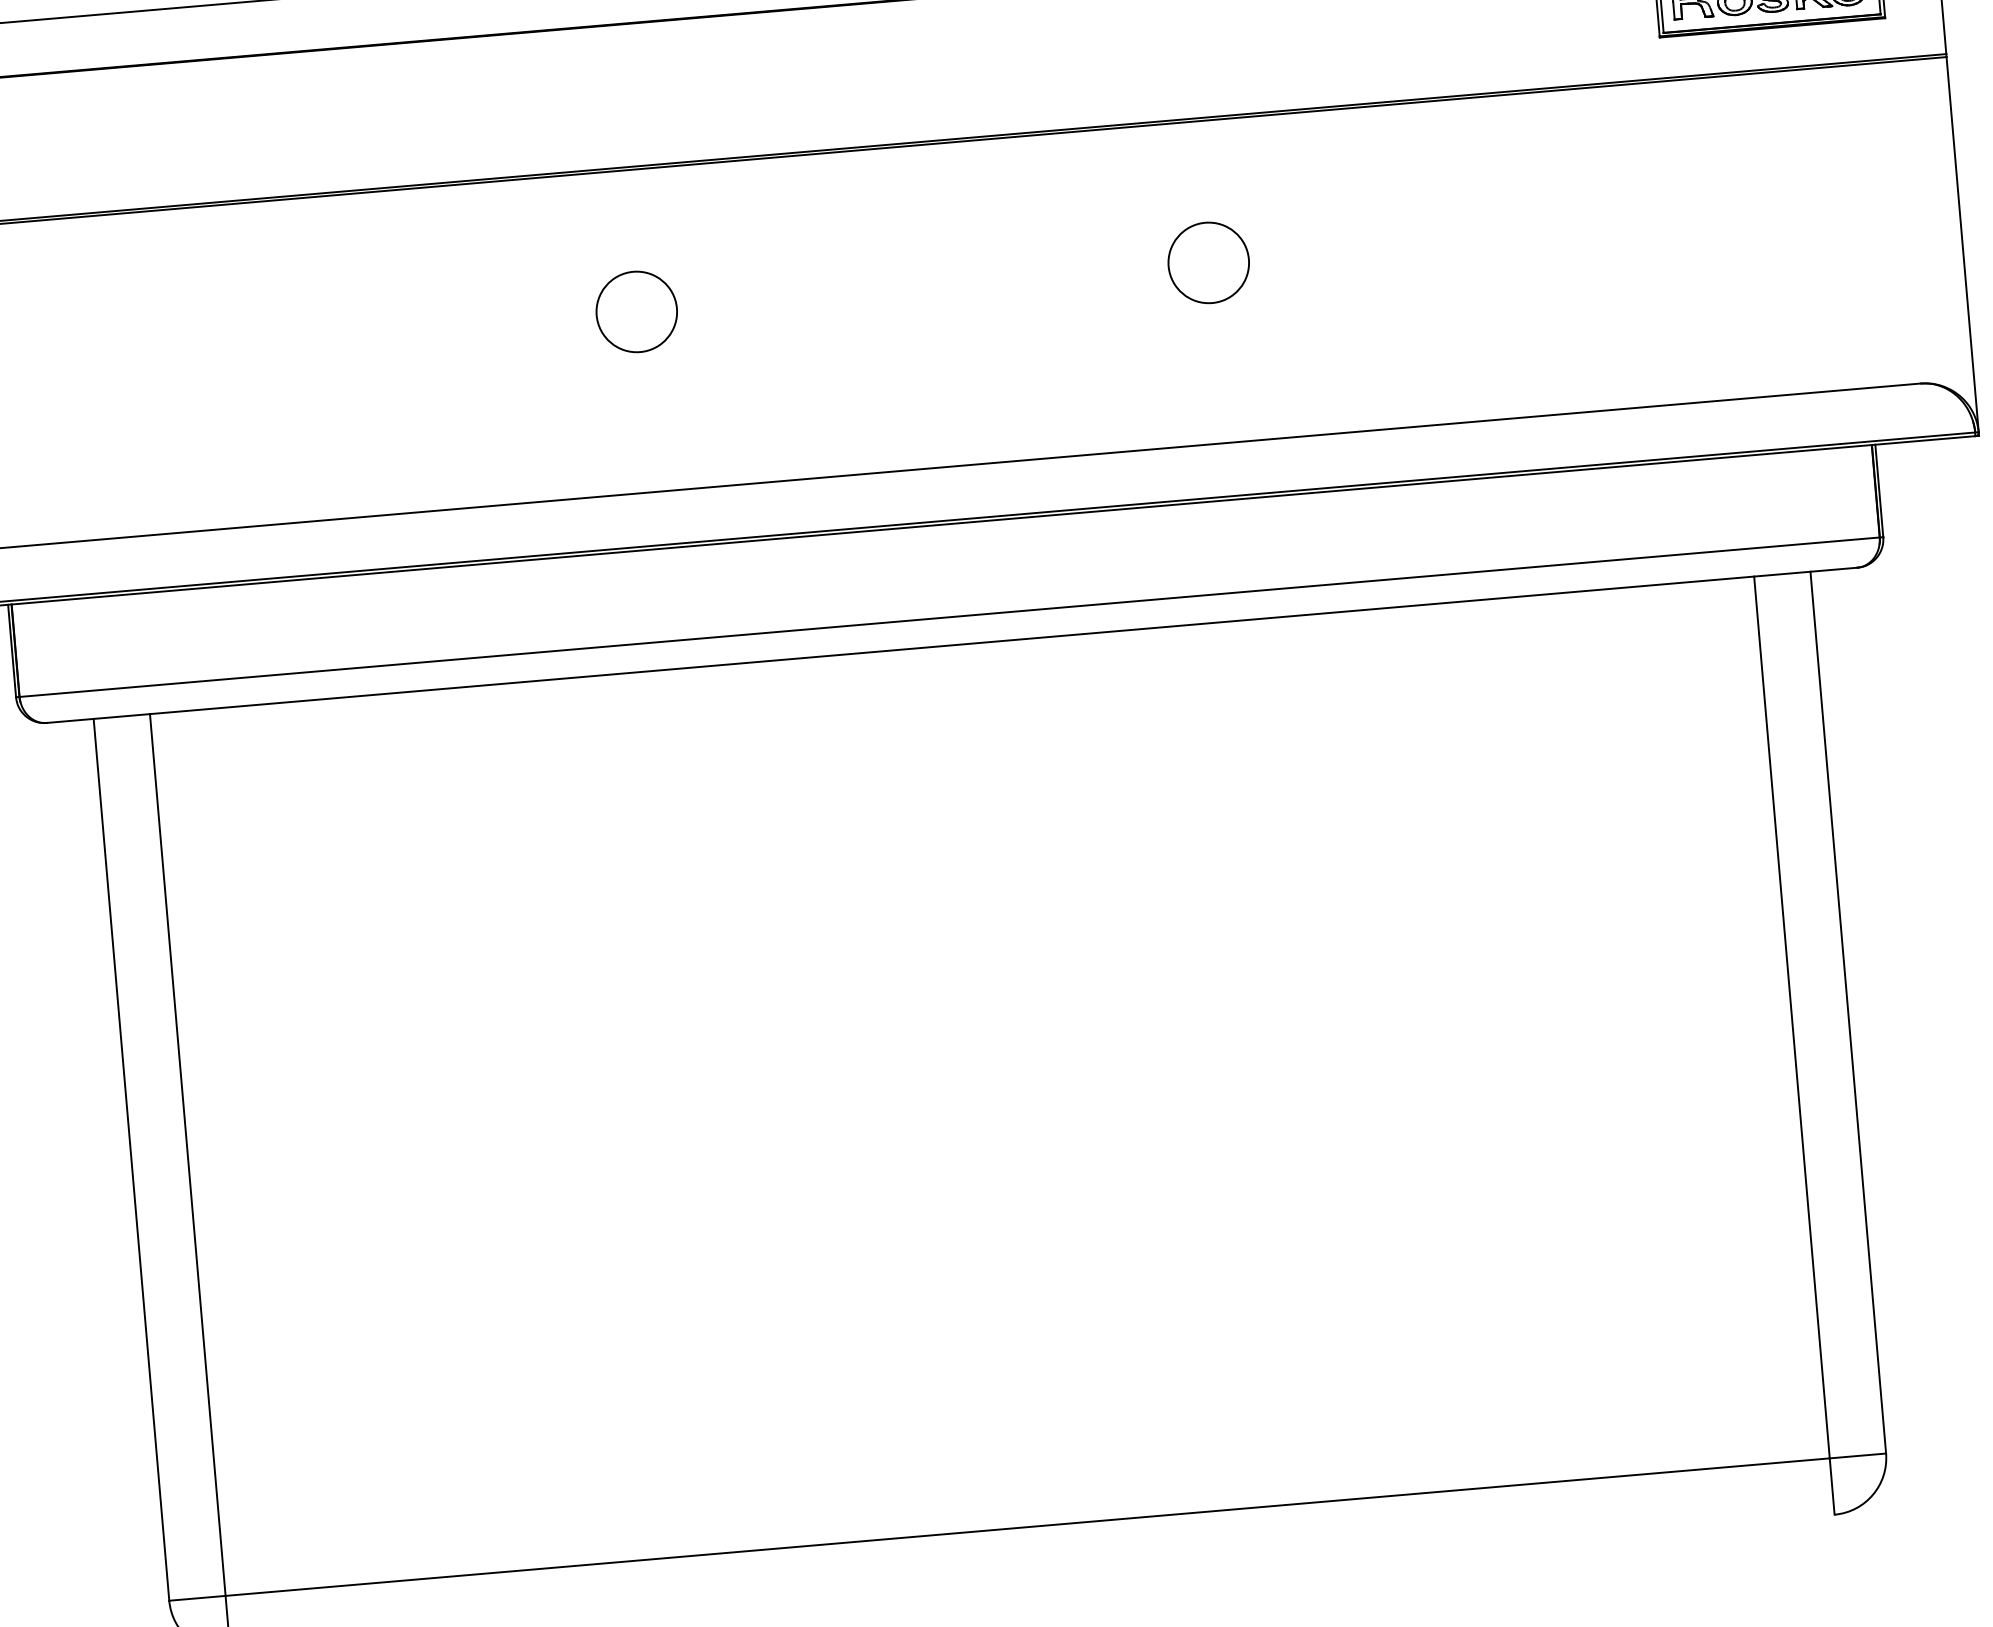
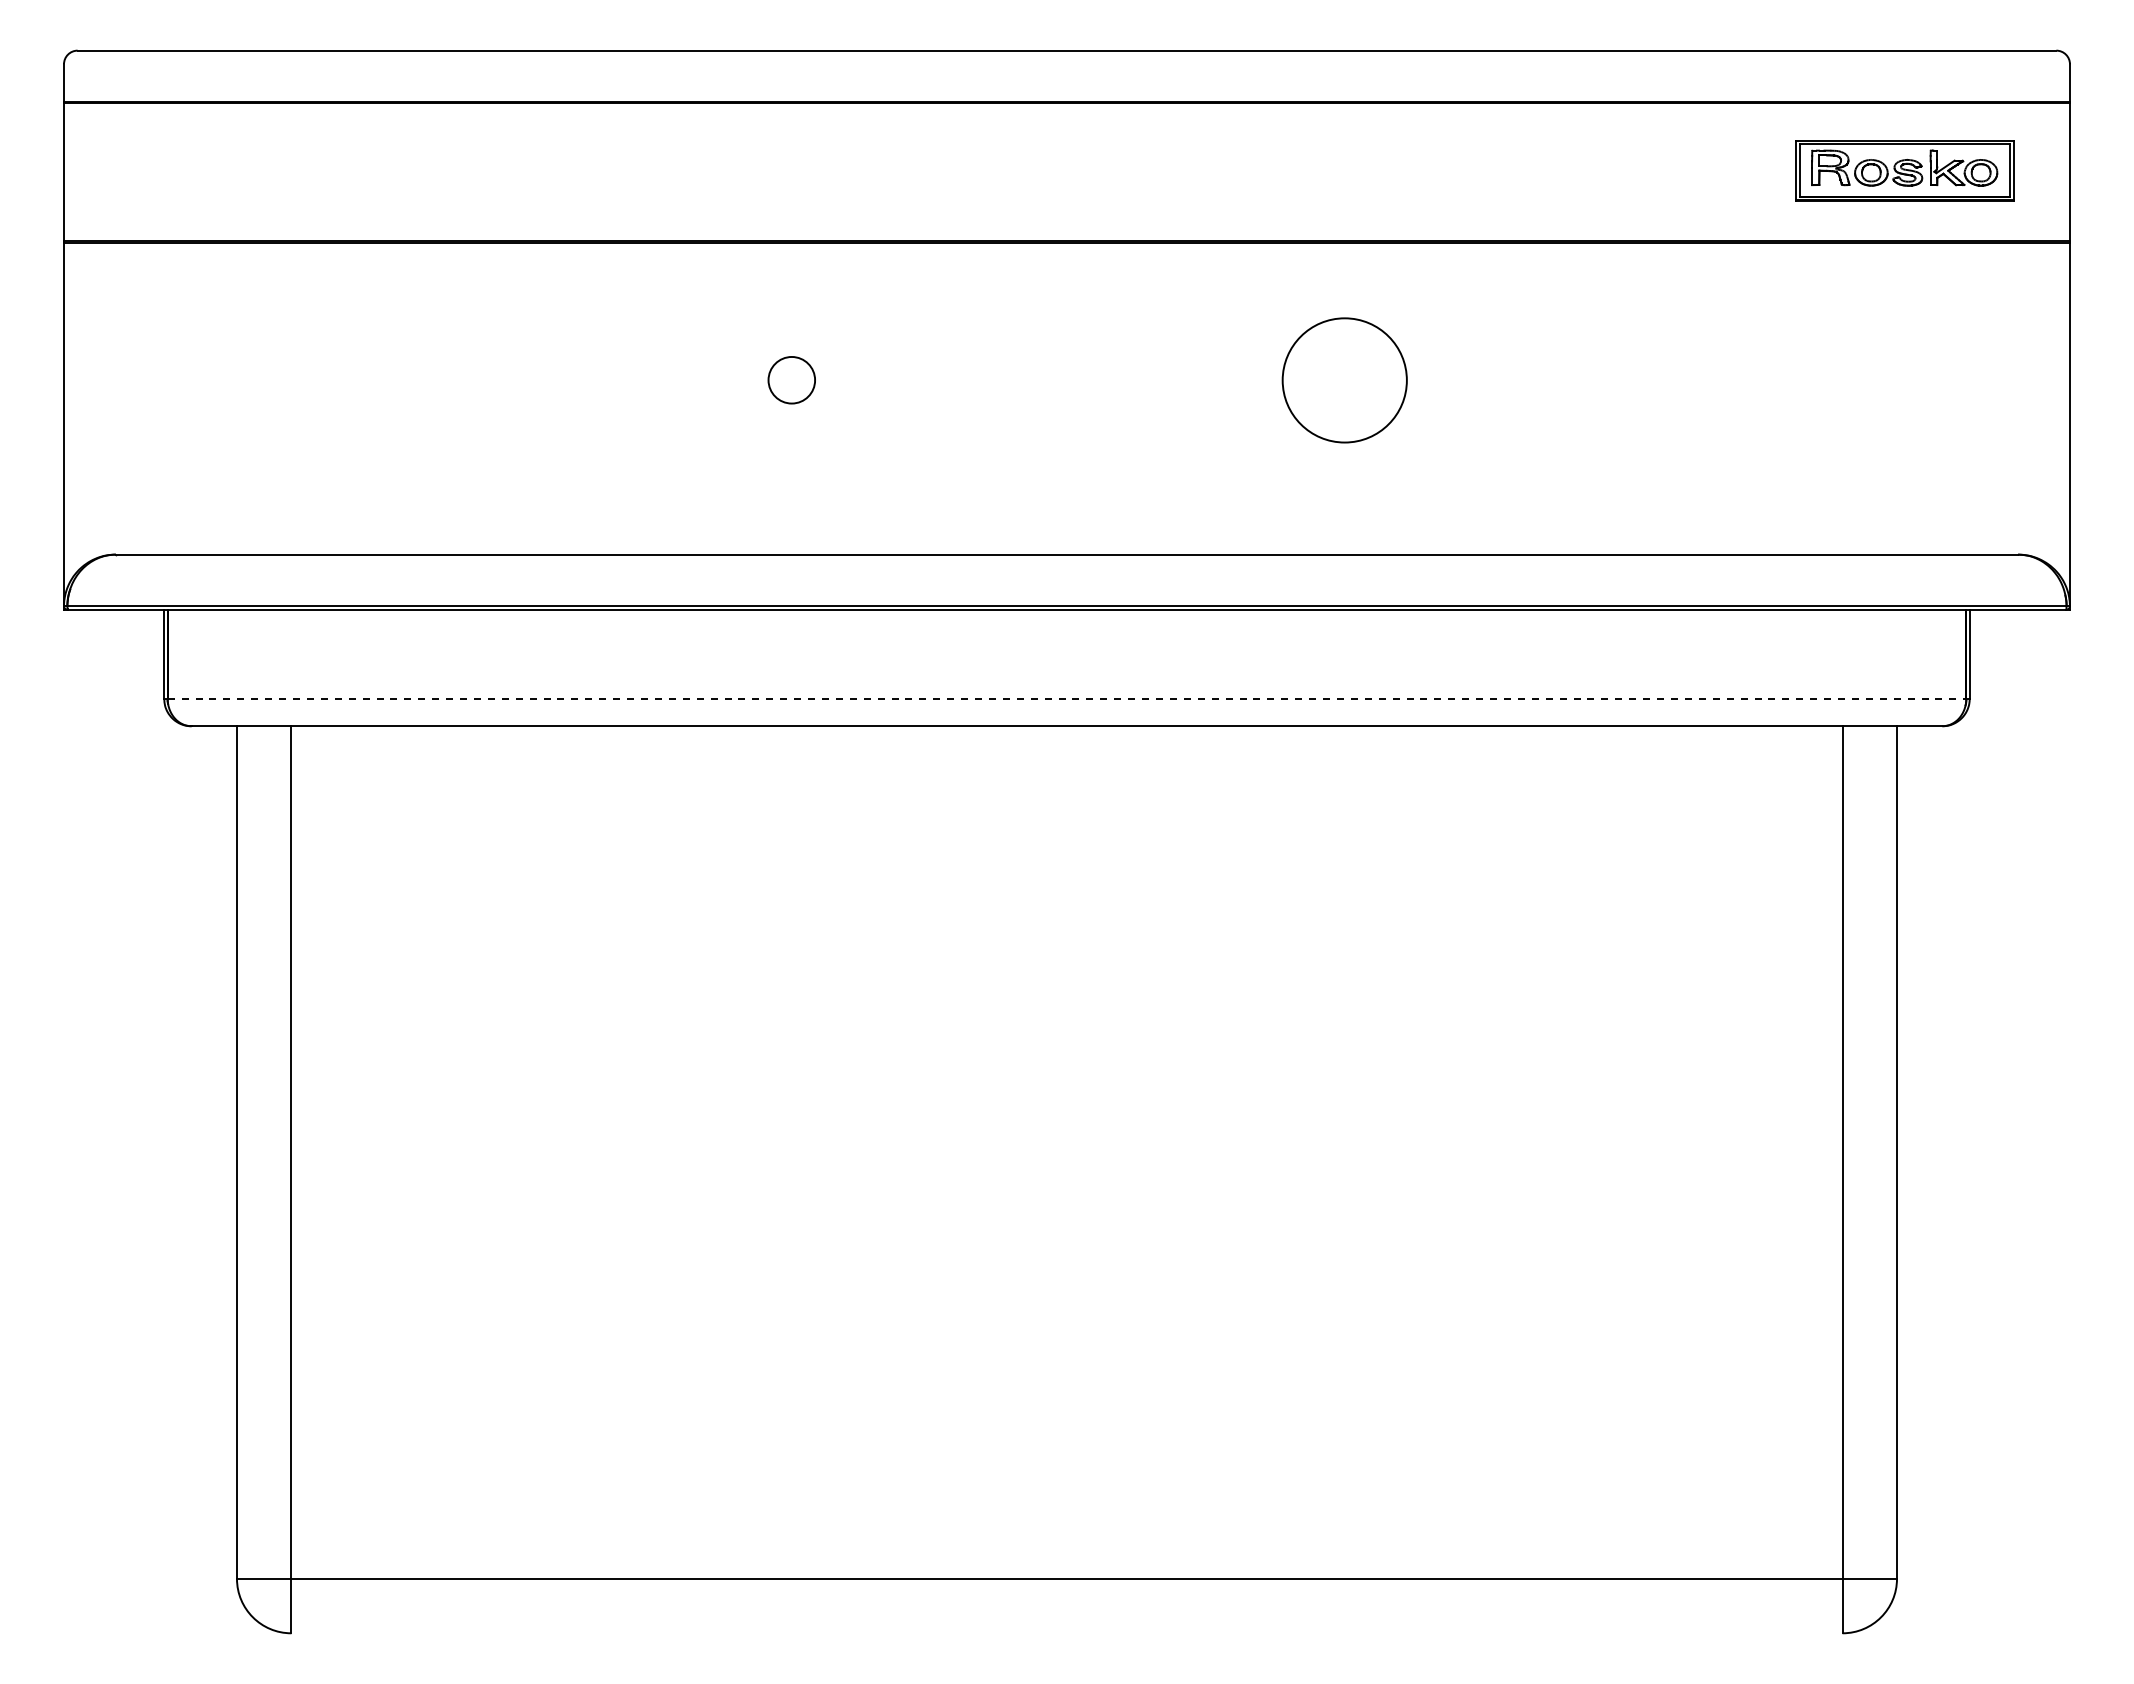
circle: (1208, 262) -> (1344, 379), size x1.6
circle: (636, 312) -> (791, 380), size x0.6
line: (950, 617) -> (1067, 699), solid -> dashed

